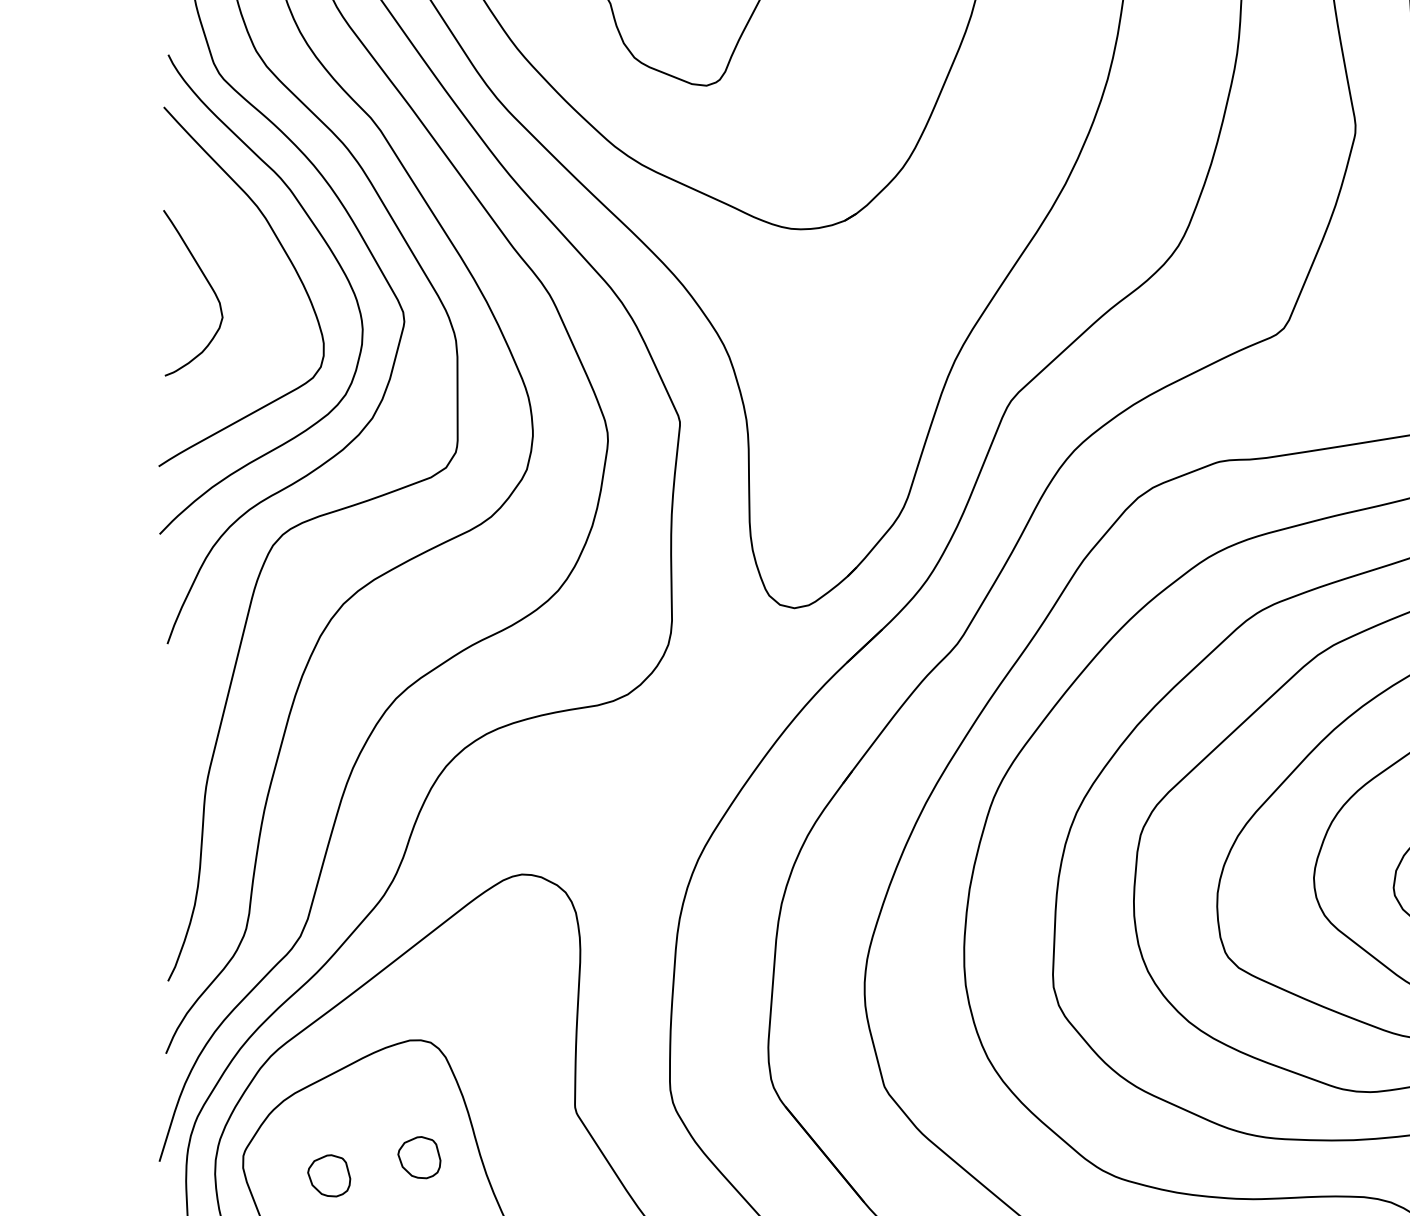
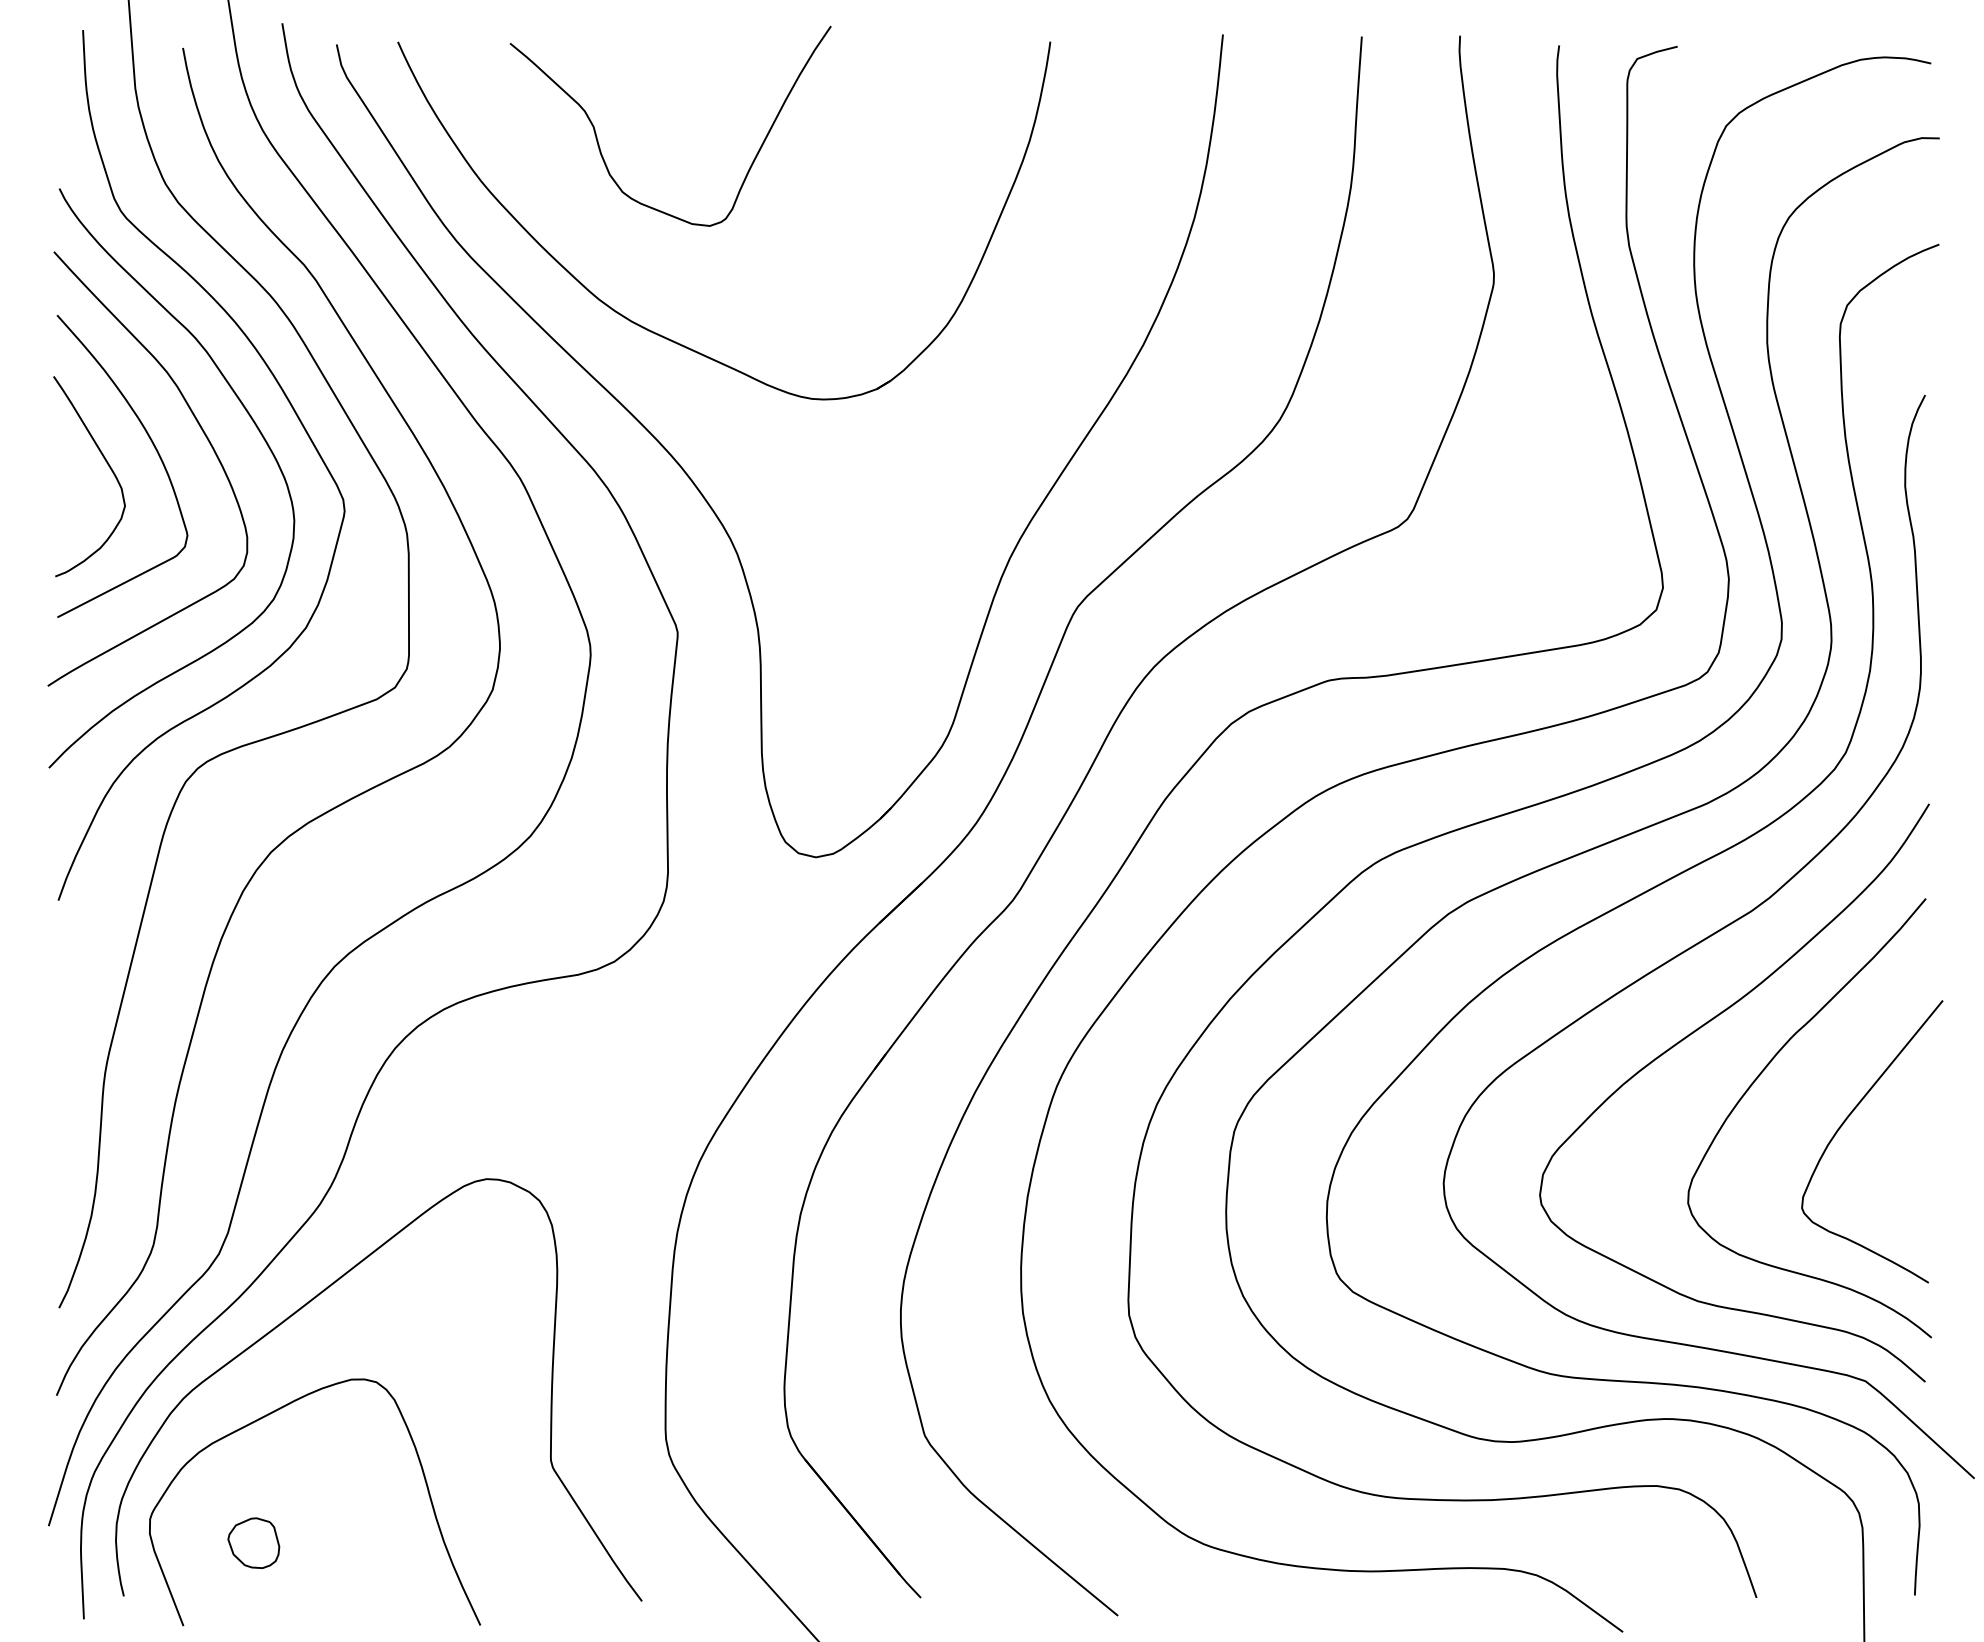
curve: (247, 269) -> (154, 448), added
part: (419, 1157) -> (362, 1520), removed

